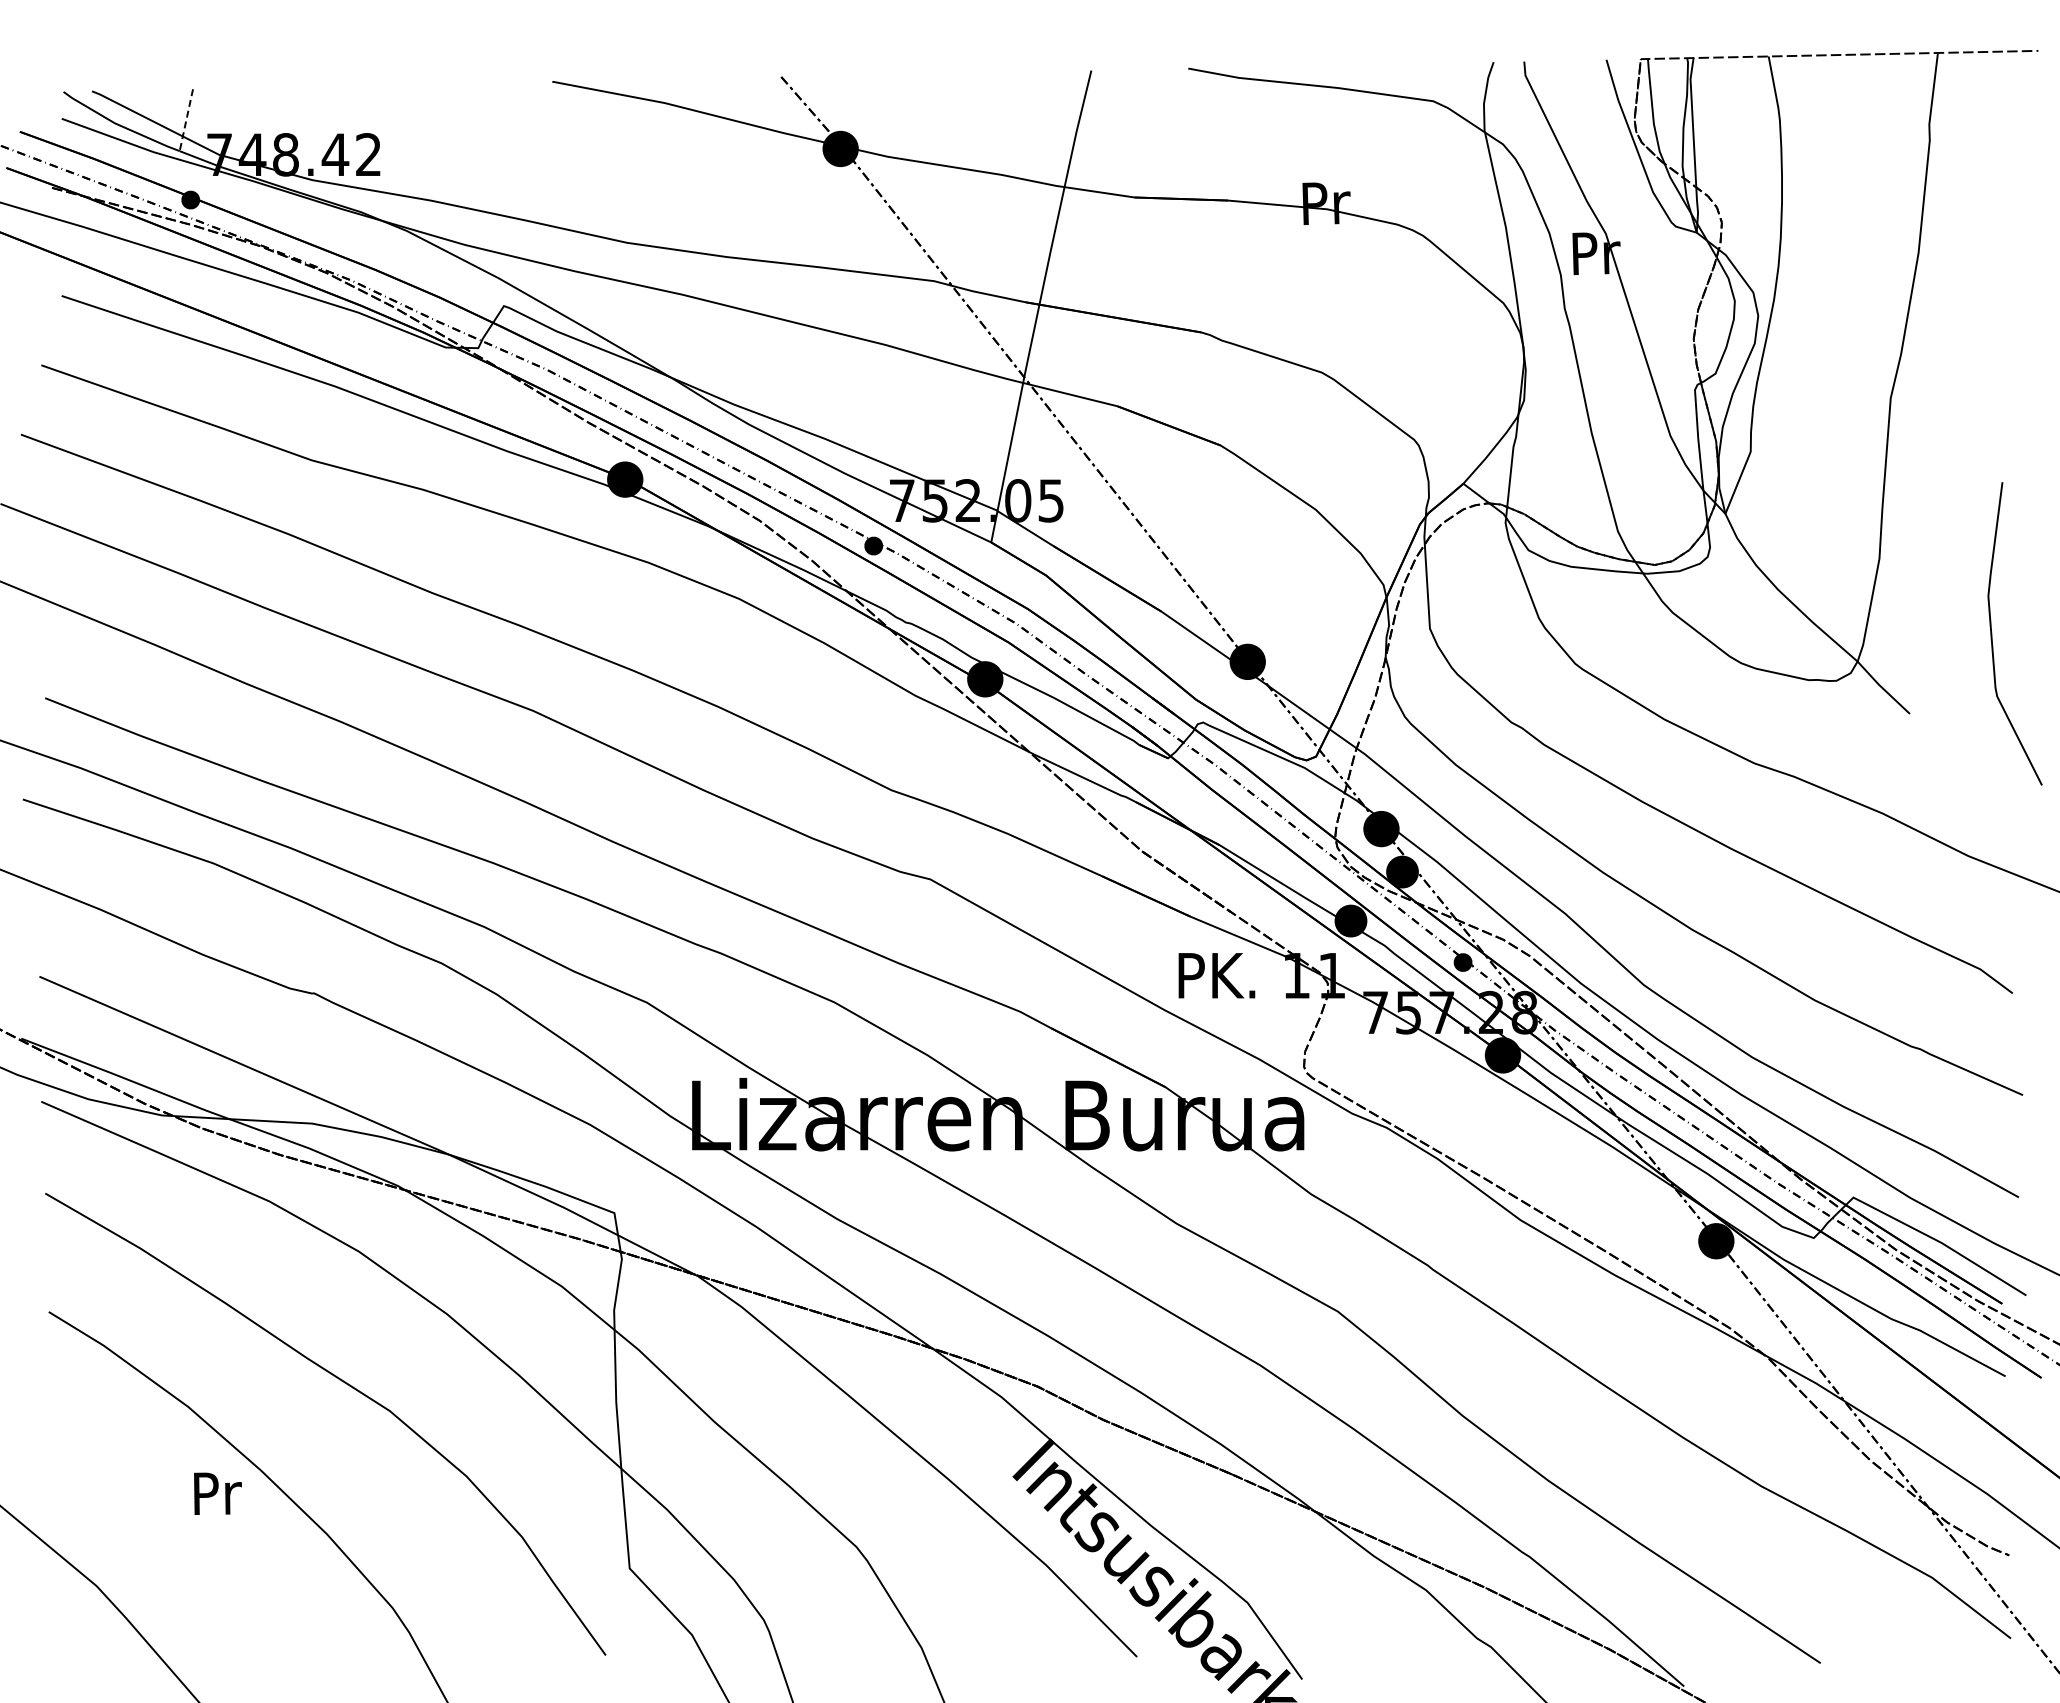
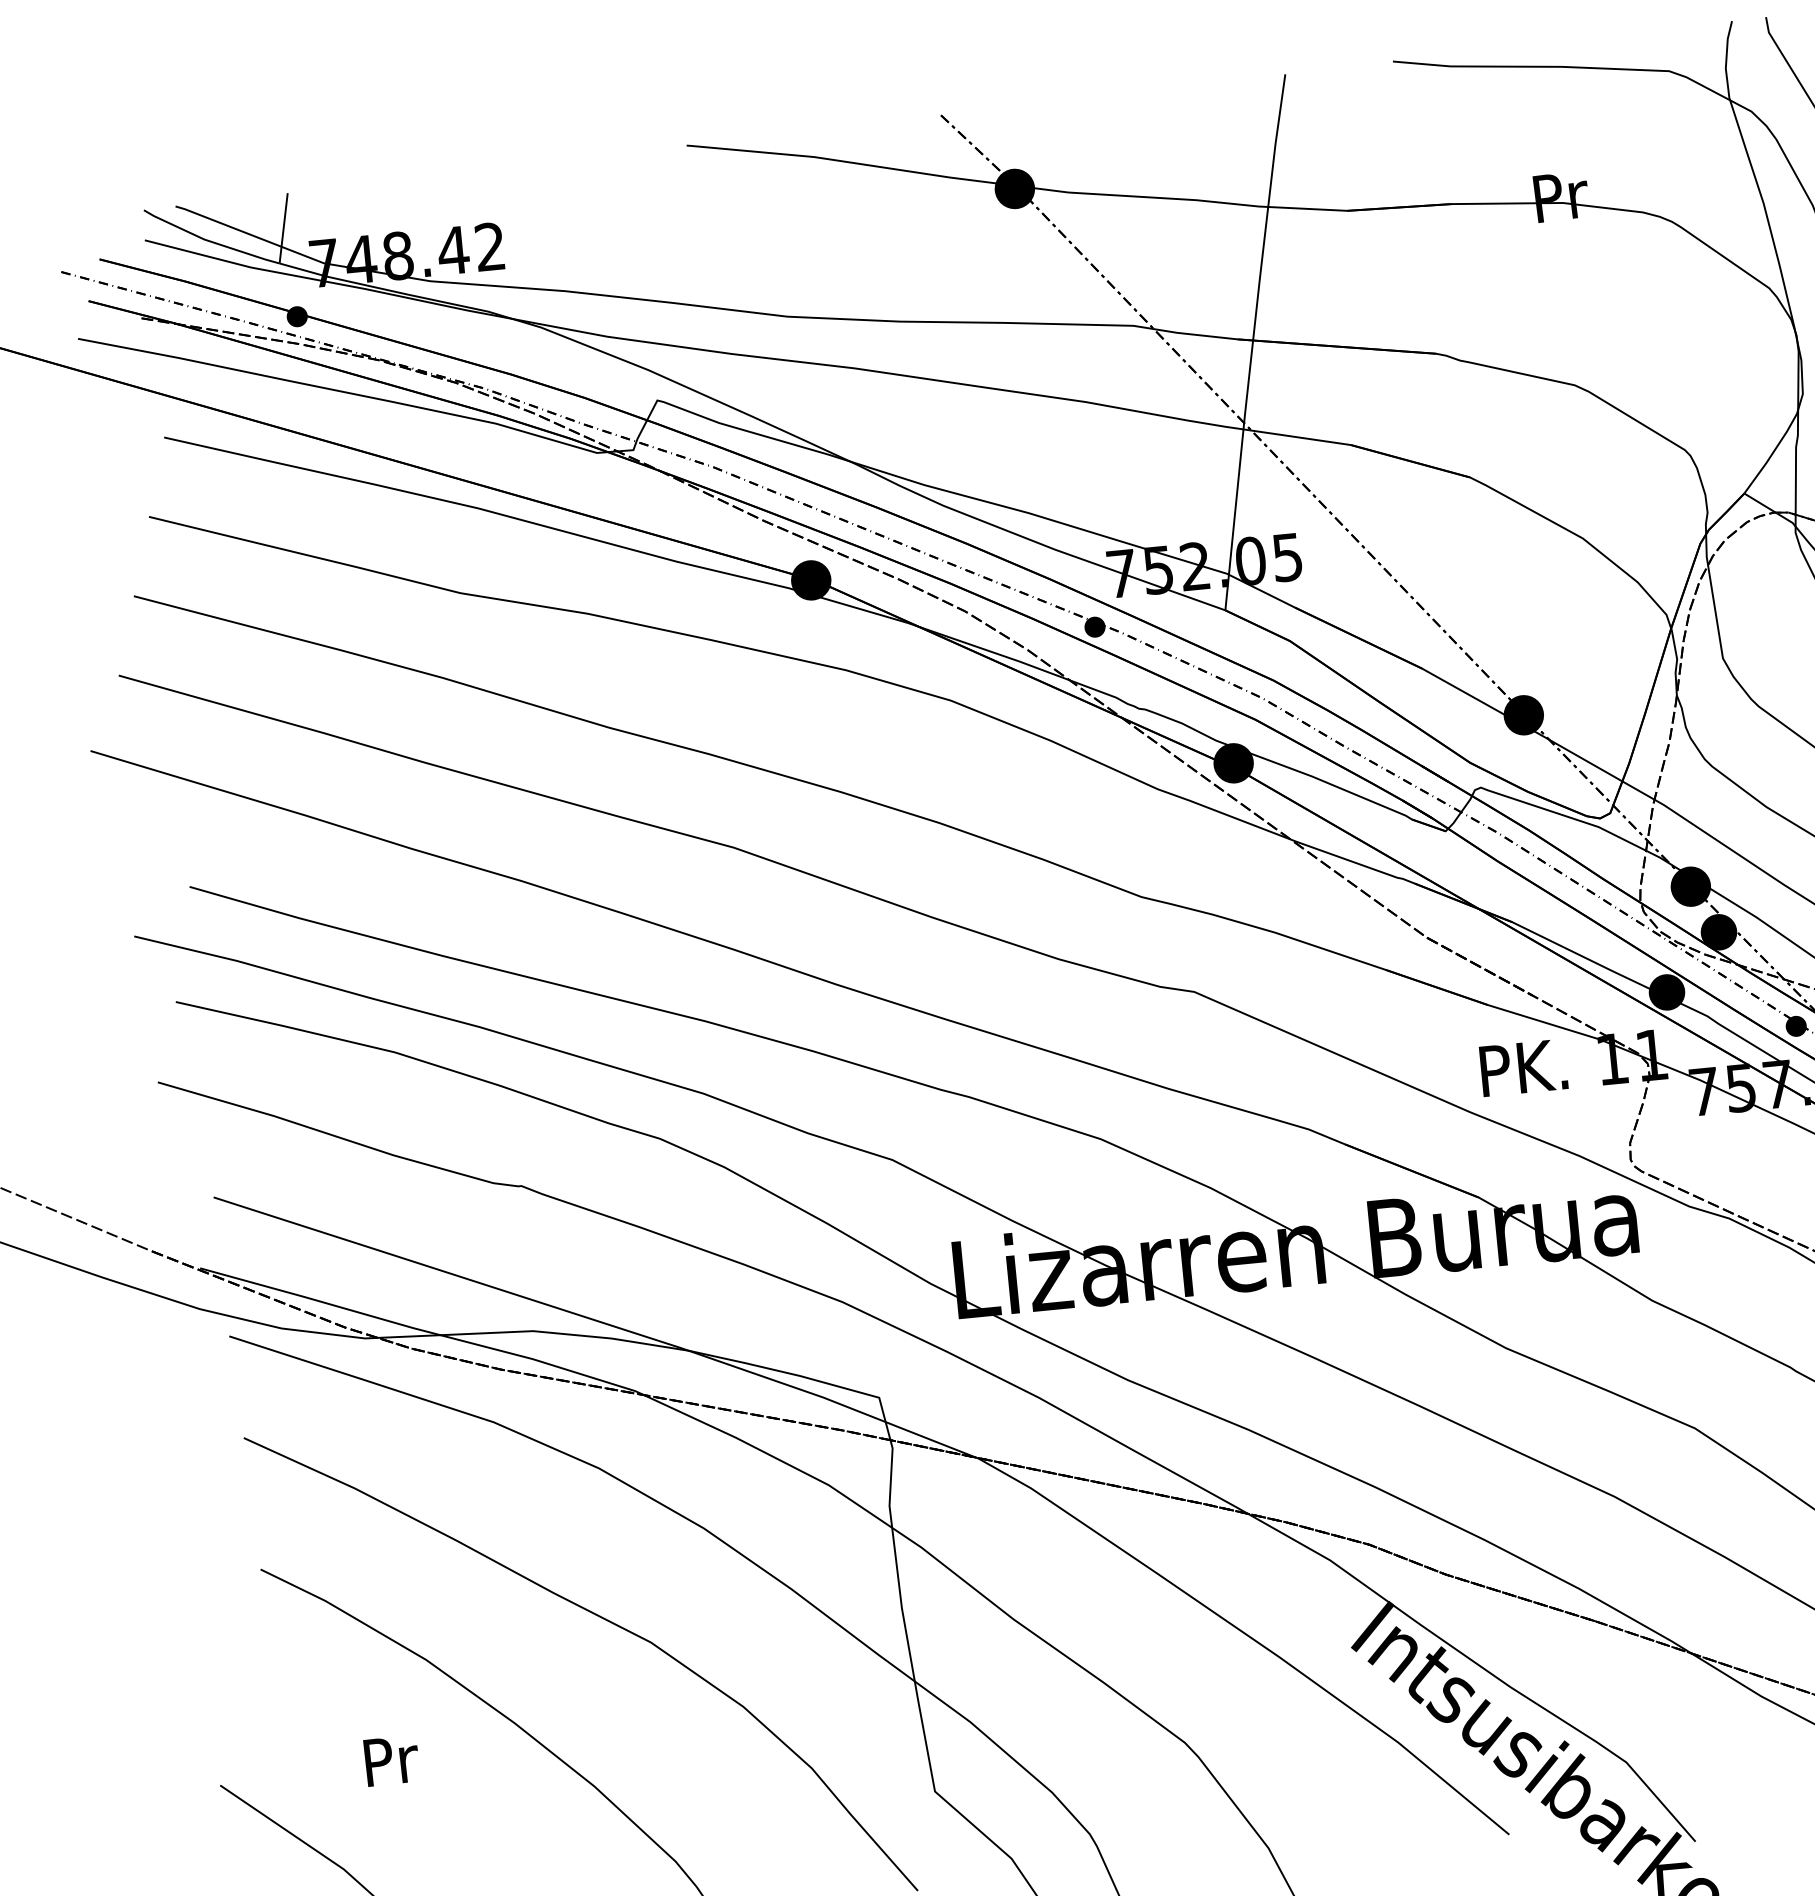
line: (186, 119) -> (283, 227), dashed -> solid
text: (217, 1493) -> (391, 1760), moved

